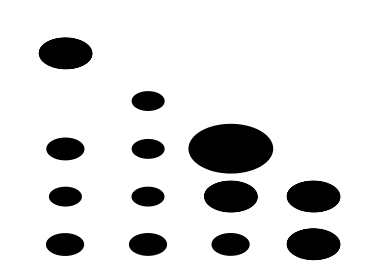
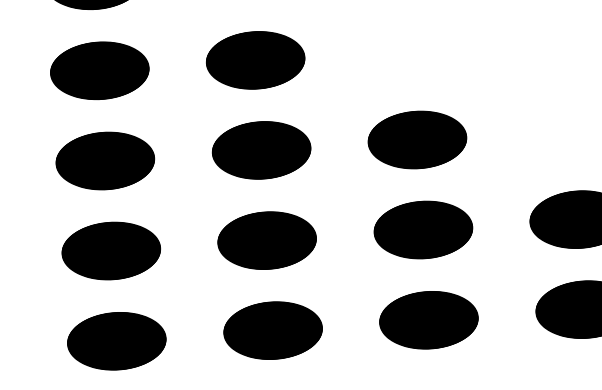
part: (65, 100) -> (99, 69), added
part: (147, 100) -> (254, 59), size x1.67
part: (65, 148) -> (105, 160), size x1.43
part: (147, 148) -> (260, 149), size x1.67
part: (230, 148) -> (416, 139), size x0.62
part: (65, 196) -> (111, 250), size x1.67
part: (147, 196) -> (266, 240), size x1.67
part: (64, 244) -> (115, 341), size x1.43
part: (147, 244) -> (272, 330), size x1.43
part: (230, 244) -> (428, 320), size x1.43

